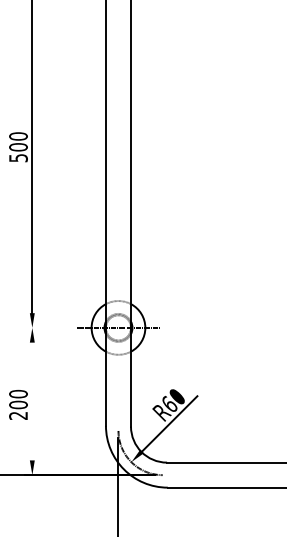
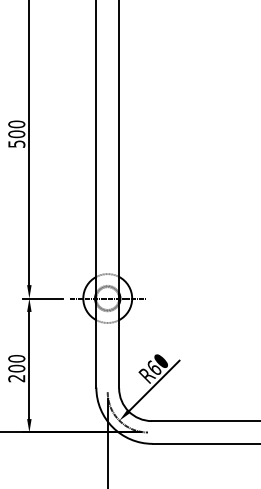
line: (46, 327) -> (42, 298), added
line: (32, 401) -> (29, 365), added

